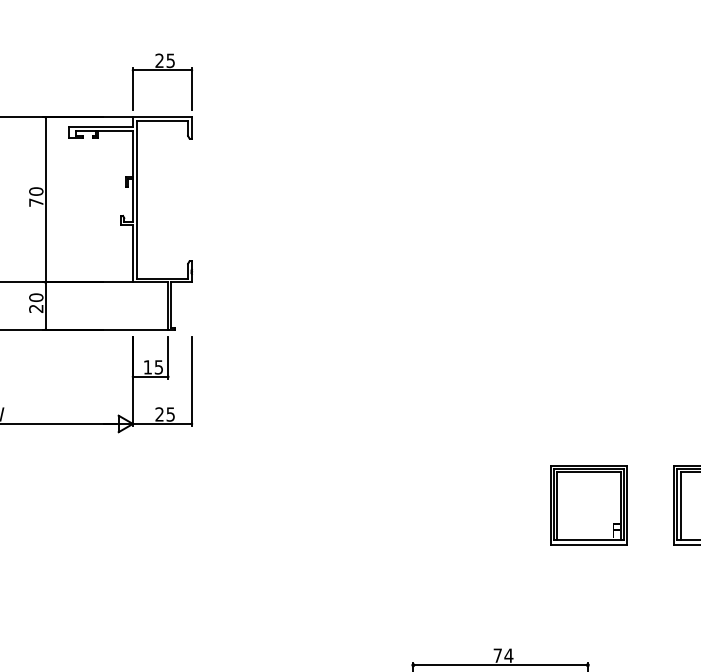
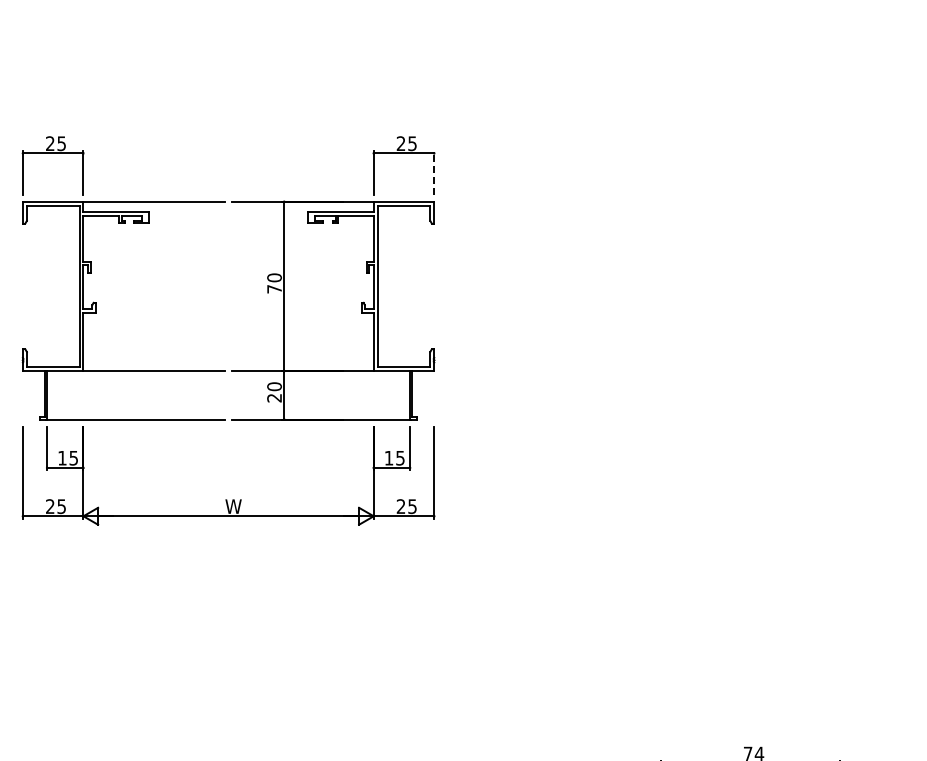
line: (192, 88) -> (434, 172), solid -> dashed
part: (588, 505) -> (841, 599), removed

